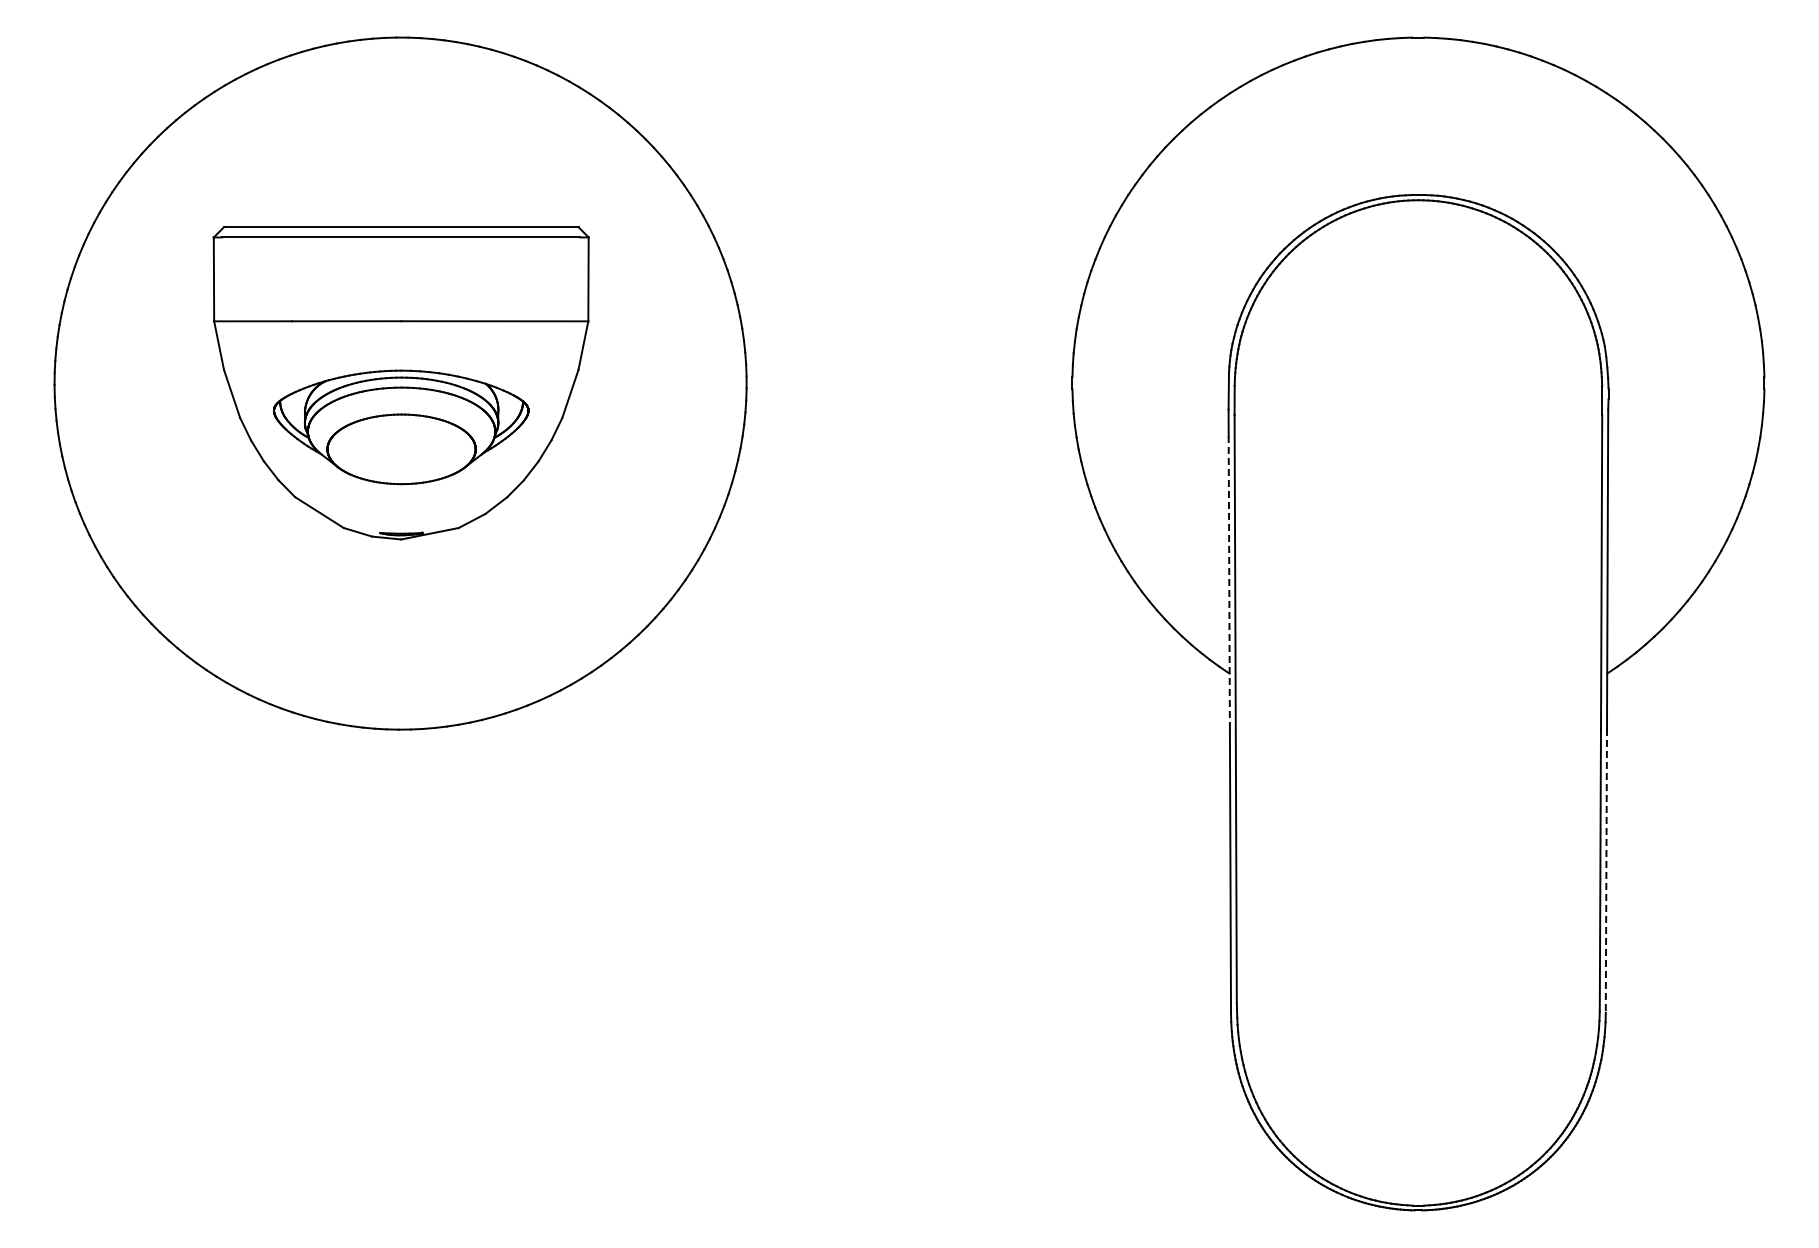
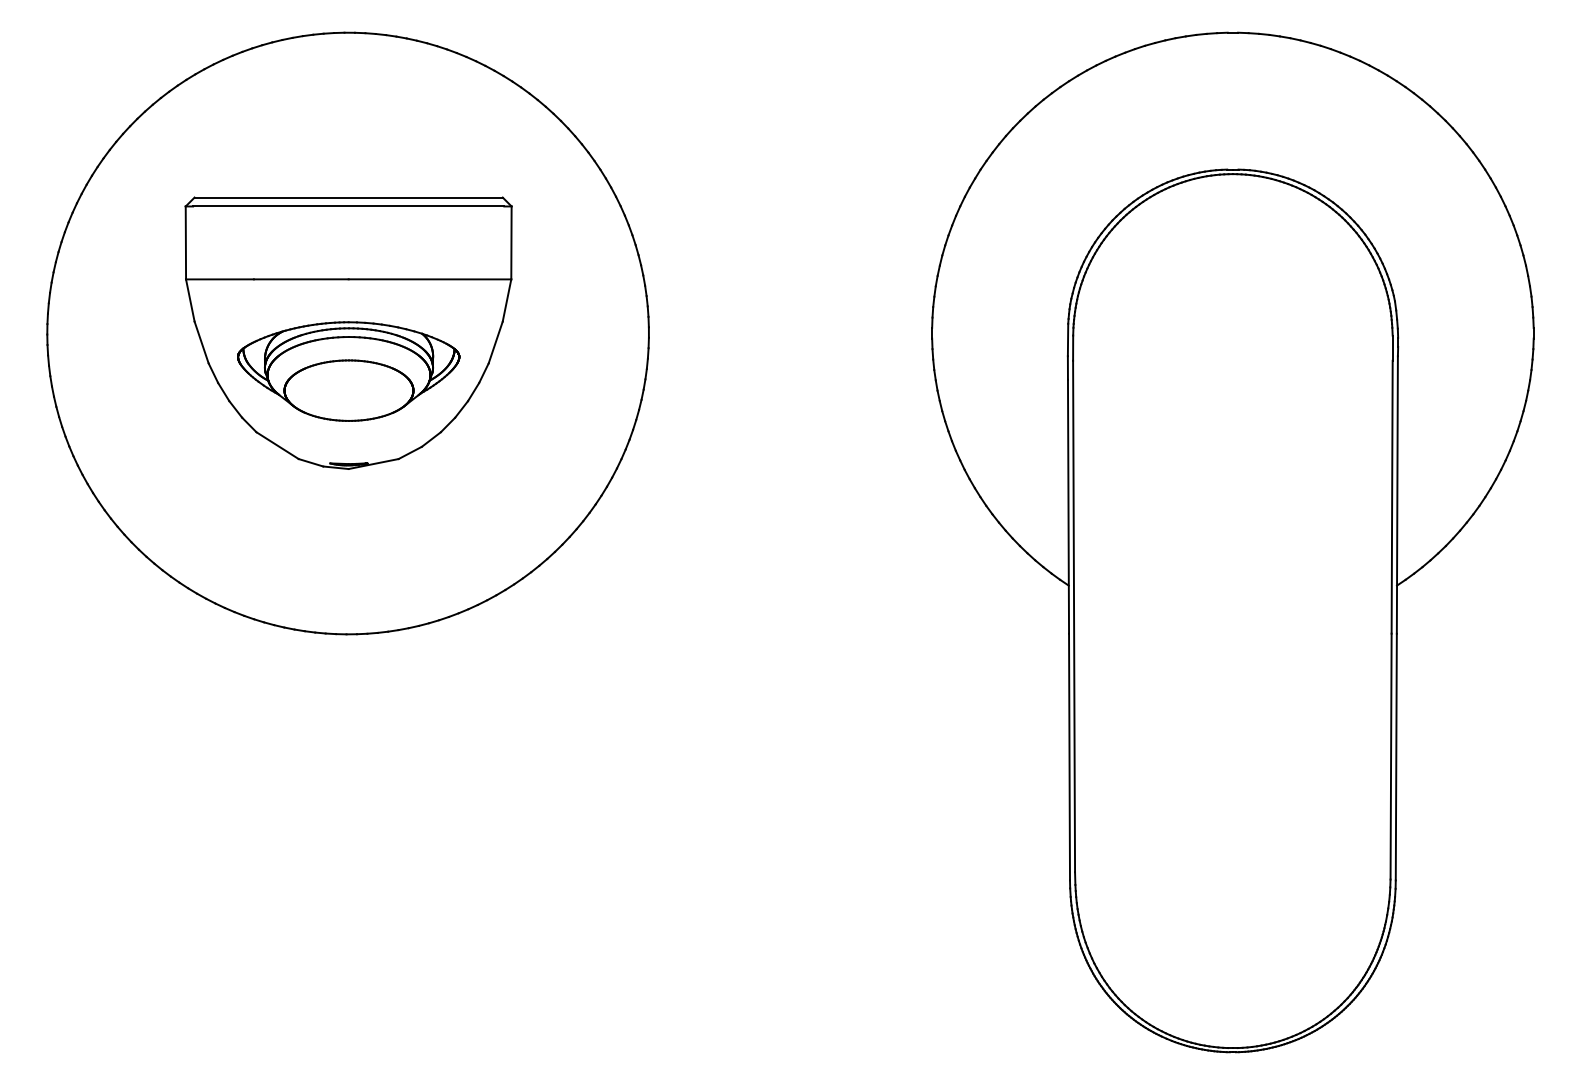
line: (1229, 582) -> (1068, 506), dashed -> solid
line: (1606, 870) -> (1396, 756), dashed -> solid

